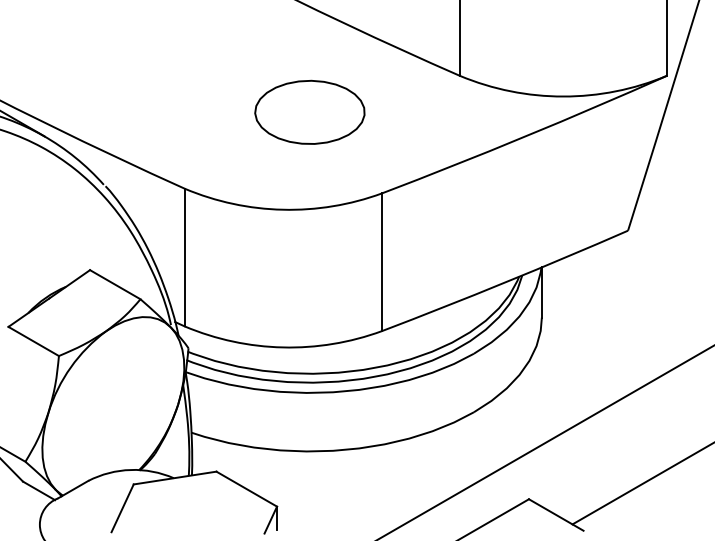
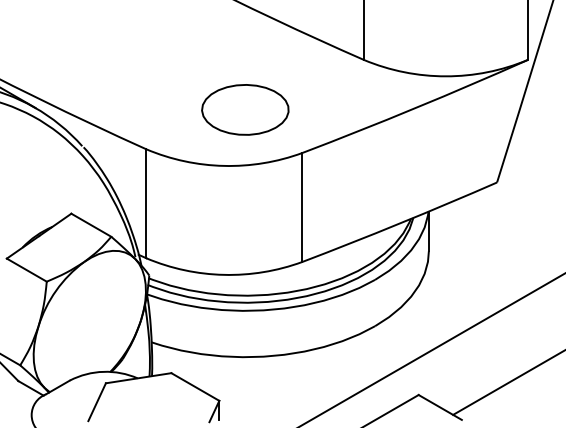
part: (310, 111) -> (245, 109), moved

